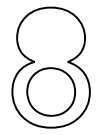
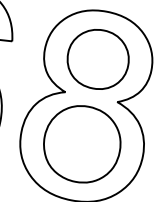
part: (51, 37) -> (99, 58), added

